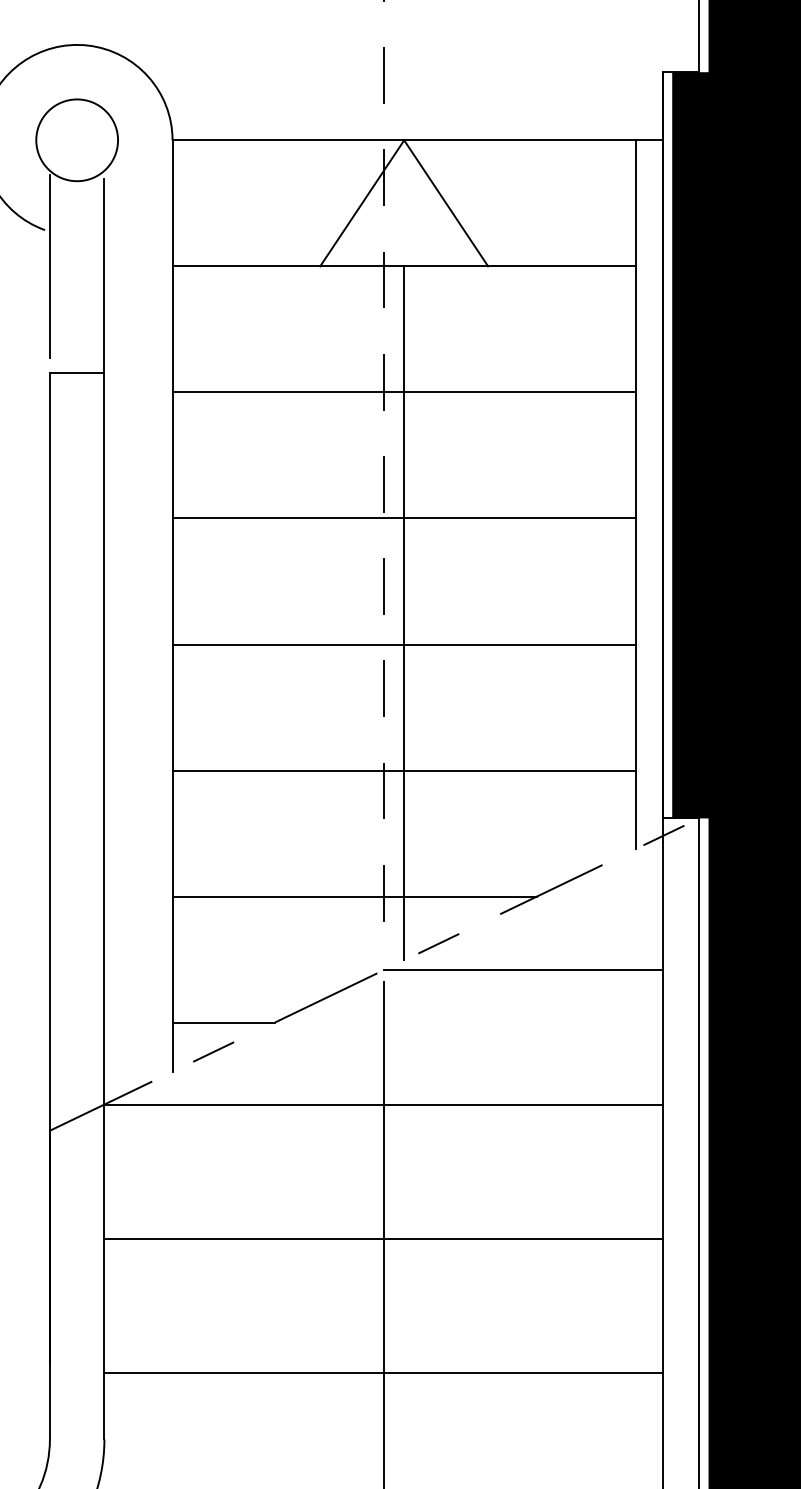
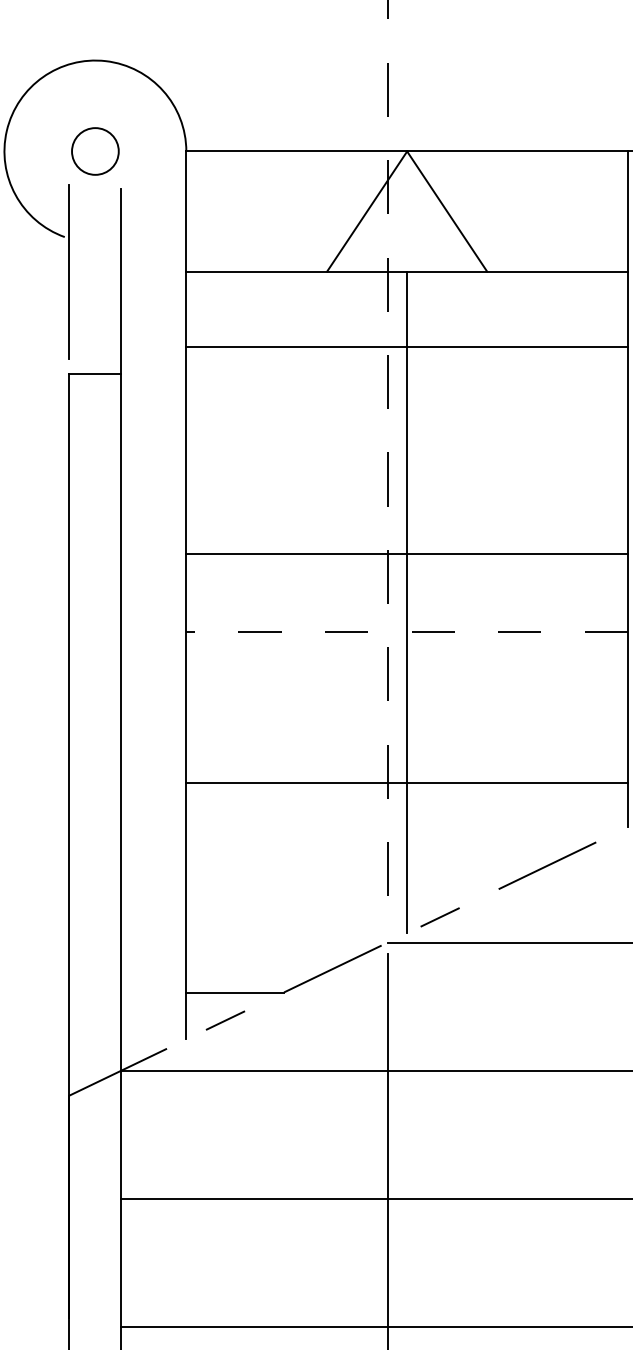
circle: (77, 140) -> (95, 151), size x0.6
line: (403, 392) -> (406, 347), moved
line: (403, 518) -> (406, 553), moved
line: (404, 644) -> (407, 632), solid -> dashed
line: (403, 770) -> (406, 782), moved
line: (354, 896) -> (359, 872), removed

